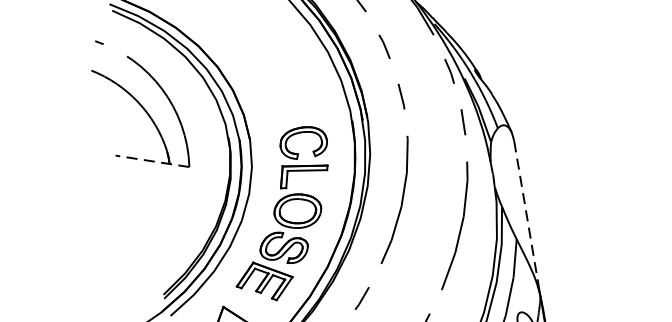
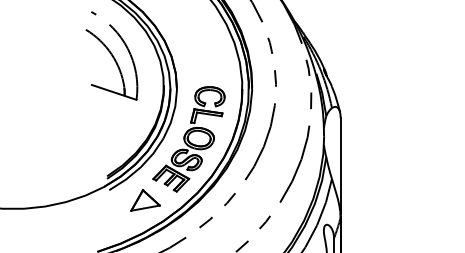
line: (151, 161) -> (113, 92), dashed -> solid
line: (526, 215) -> (340, 165), dashed -> solid

